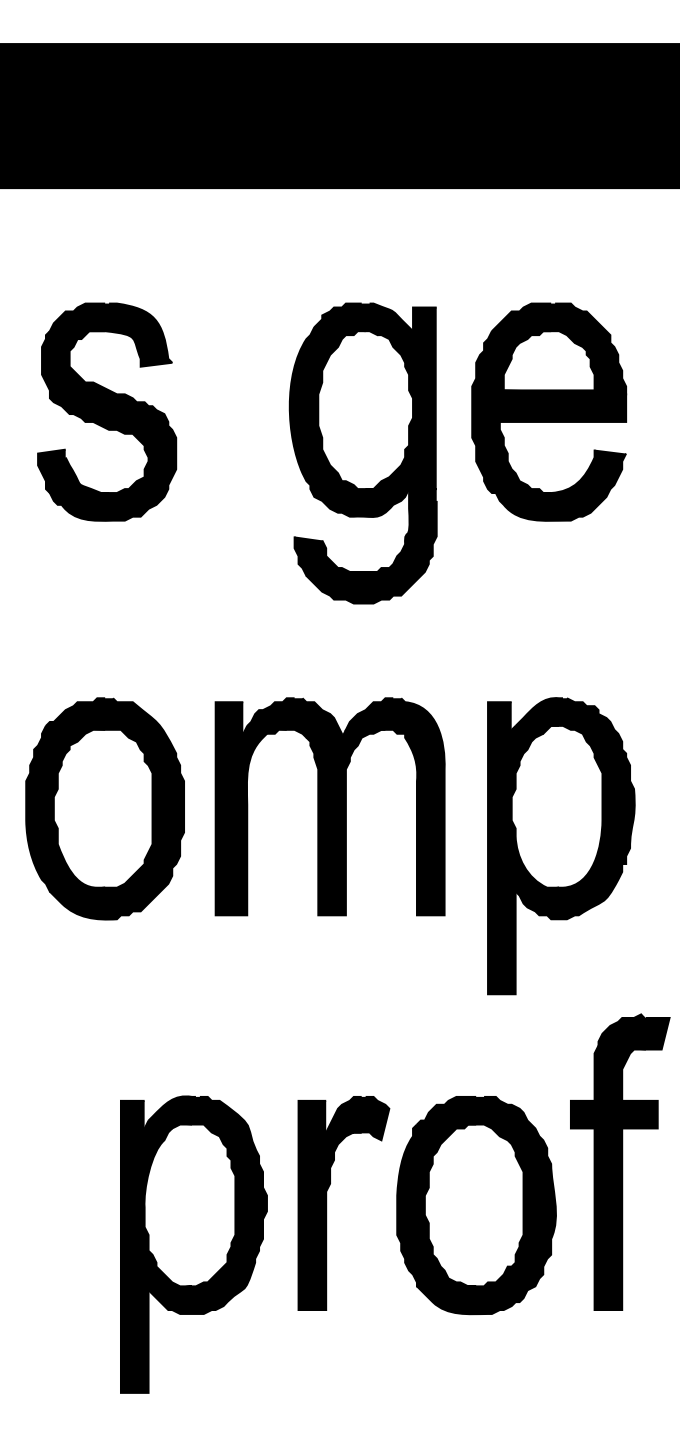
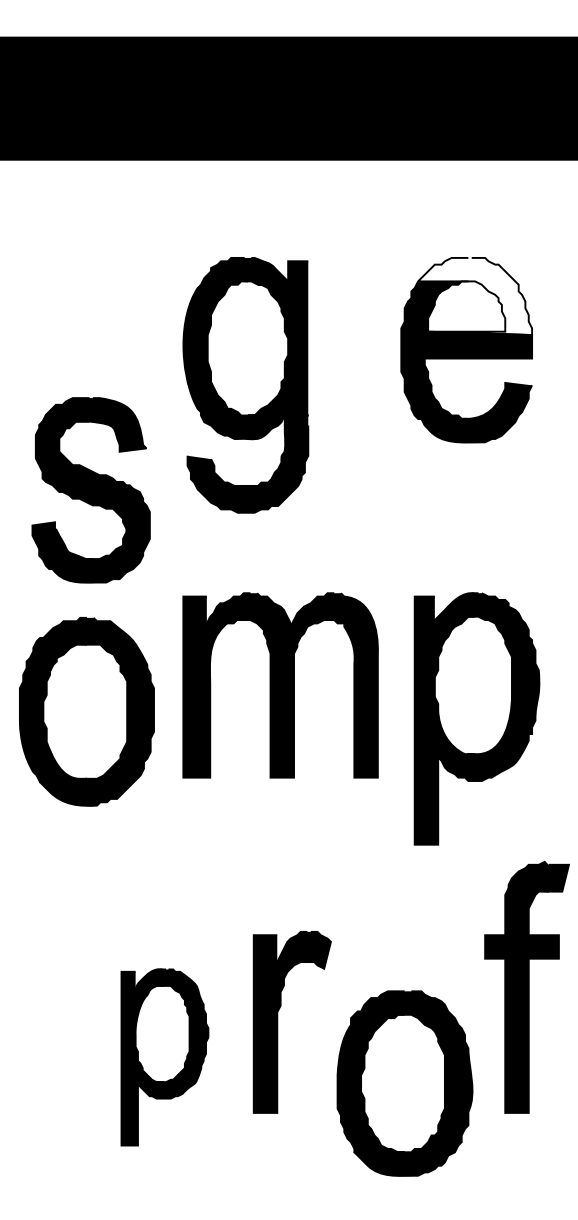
fill: (558, 348) -> (474, 296), removed
part: (107, 411) -> (91, 489), moved
part: (362, 453) -> (245, 385), moved
part: (104, 808) -> (86, 711), moved
part: (476, 1205) -> (404, 1083), moved
part: (193, 1244) -> (164, 1057), size x0.7

